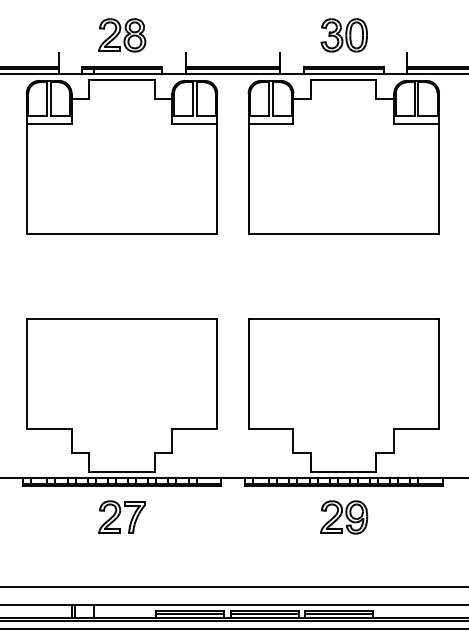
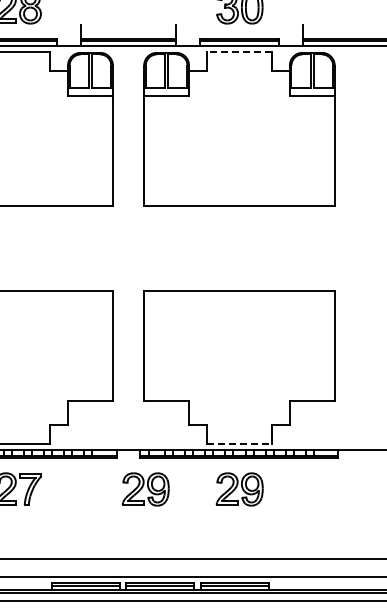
line: (343, 79) -> (239, 51), solid -> dashed
line: (343, 472) -> (239, 444), solid -> dashed
part: (250, 517) -> (146, 489), added

